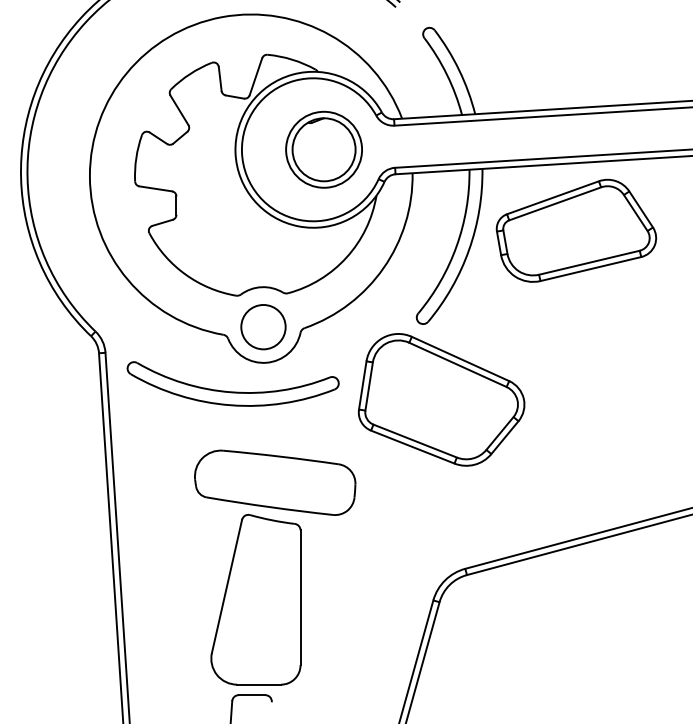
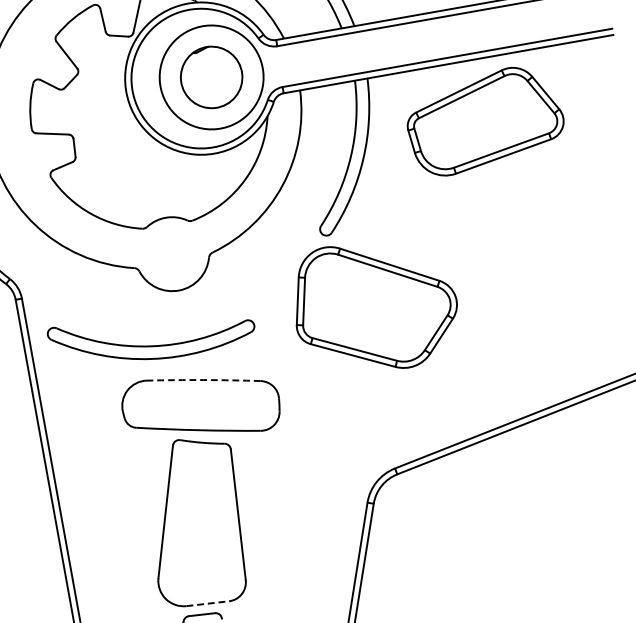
circle: (324, 149) -> (212, 77), size x1.4
part: (576, 230) -> (485, 120), moved
circle: (263, 327) -> (172, 256), removed
part: (232, 391) -> (152, 345), moved
part: (441, 399) -> (375, 306), moved
arc: (281, 456) -> (204, 379), solid -> dashed
line: (259, 684) -> (208, 603), solid -> dashed

